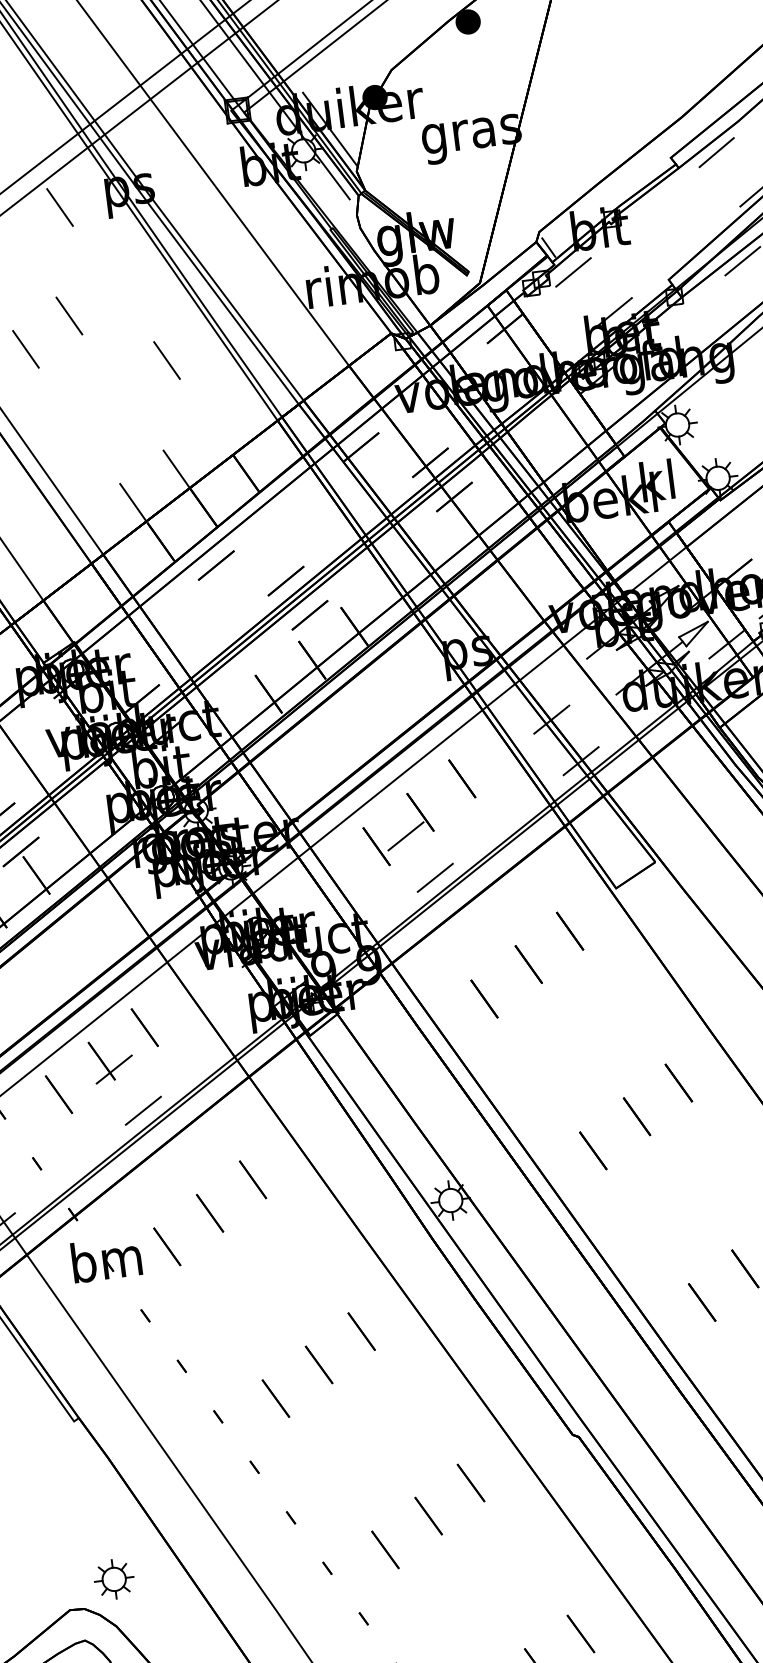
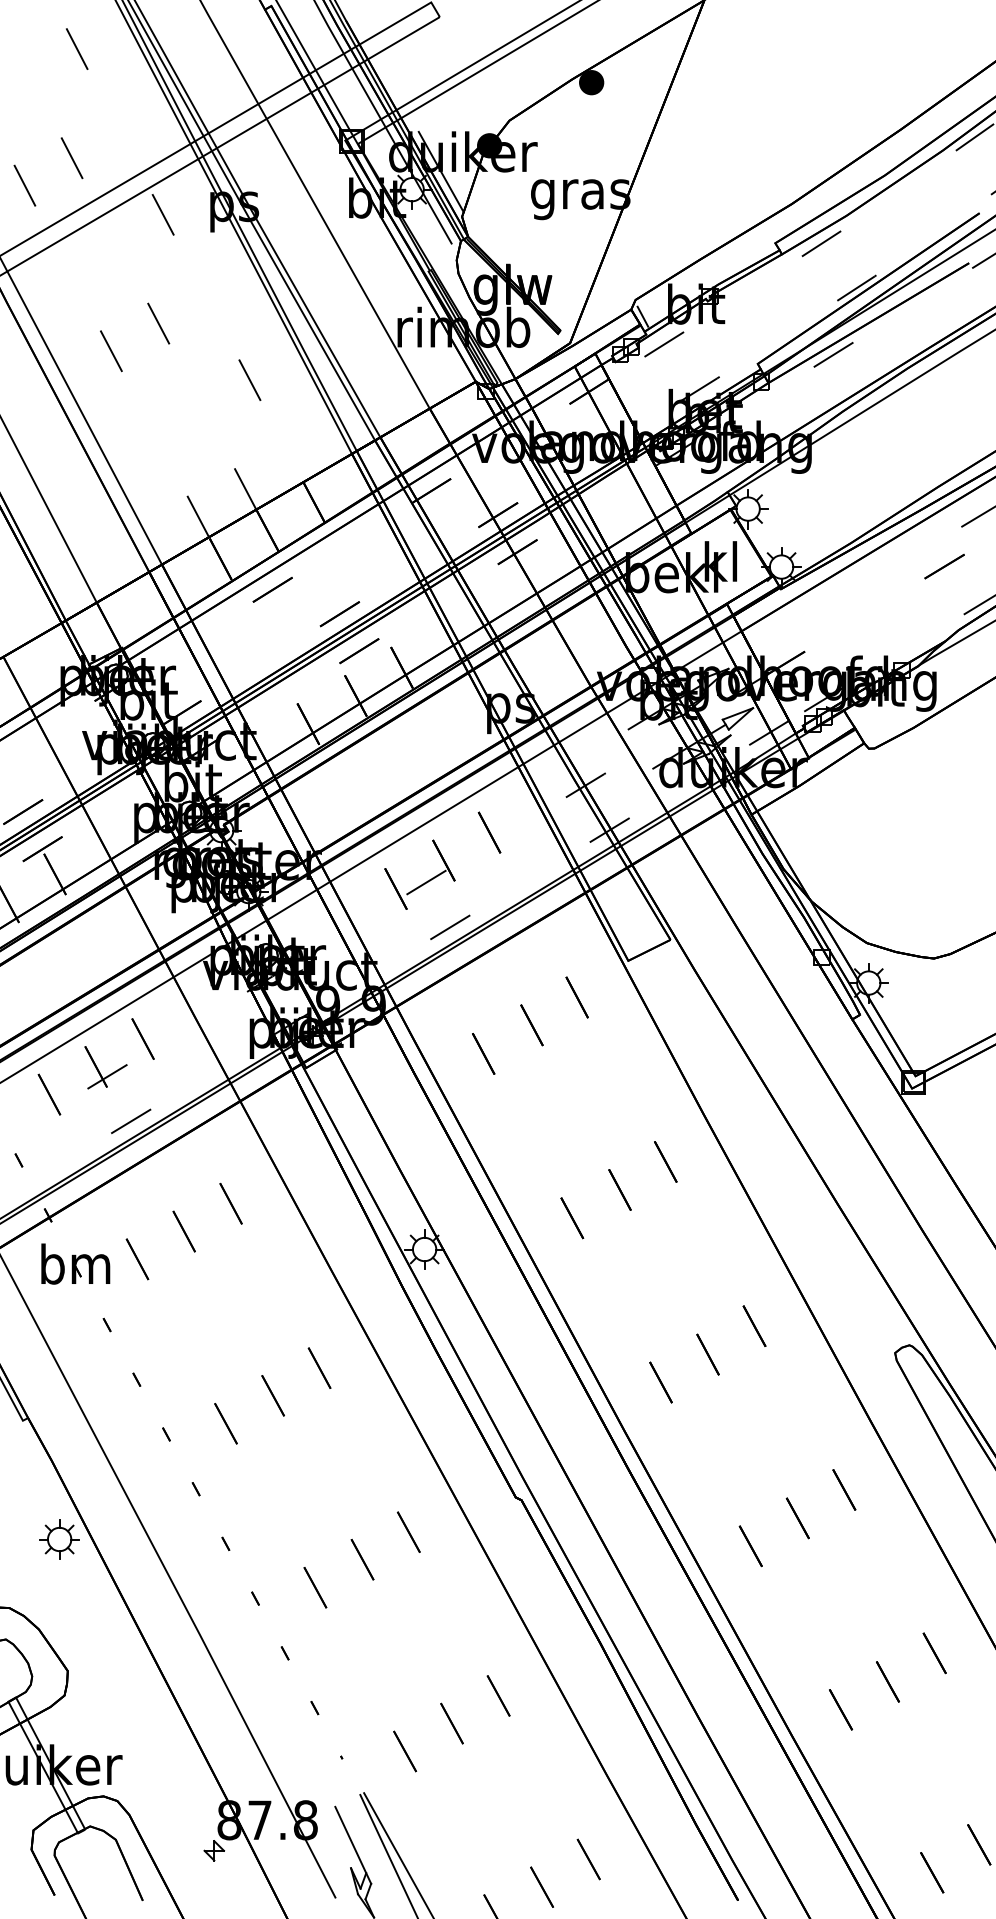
part: (114, 1579) -> (59, 1539), moved

